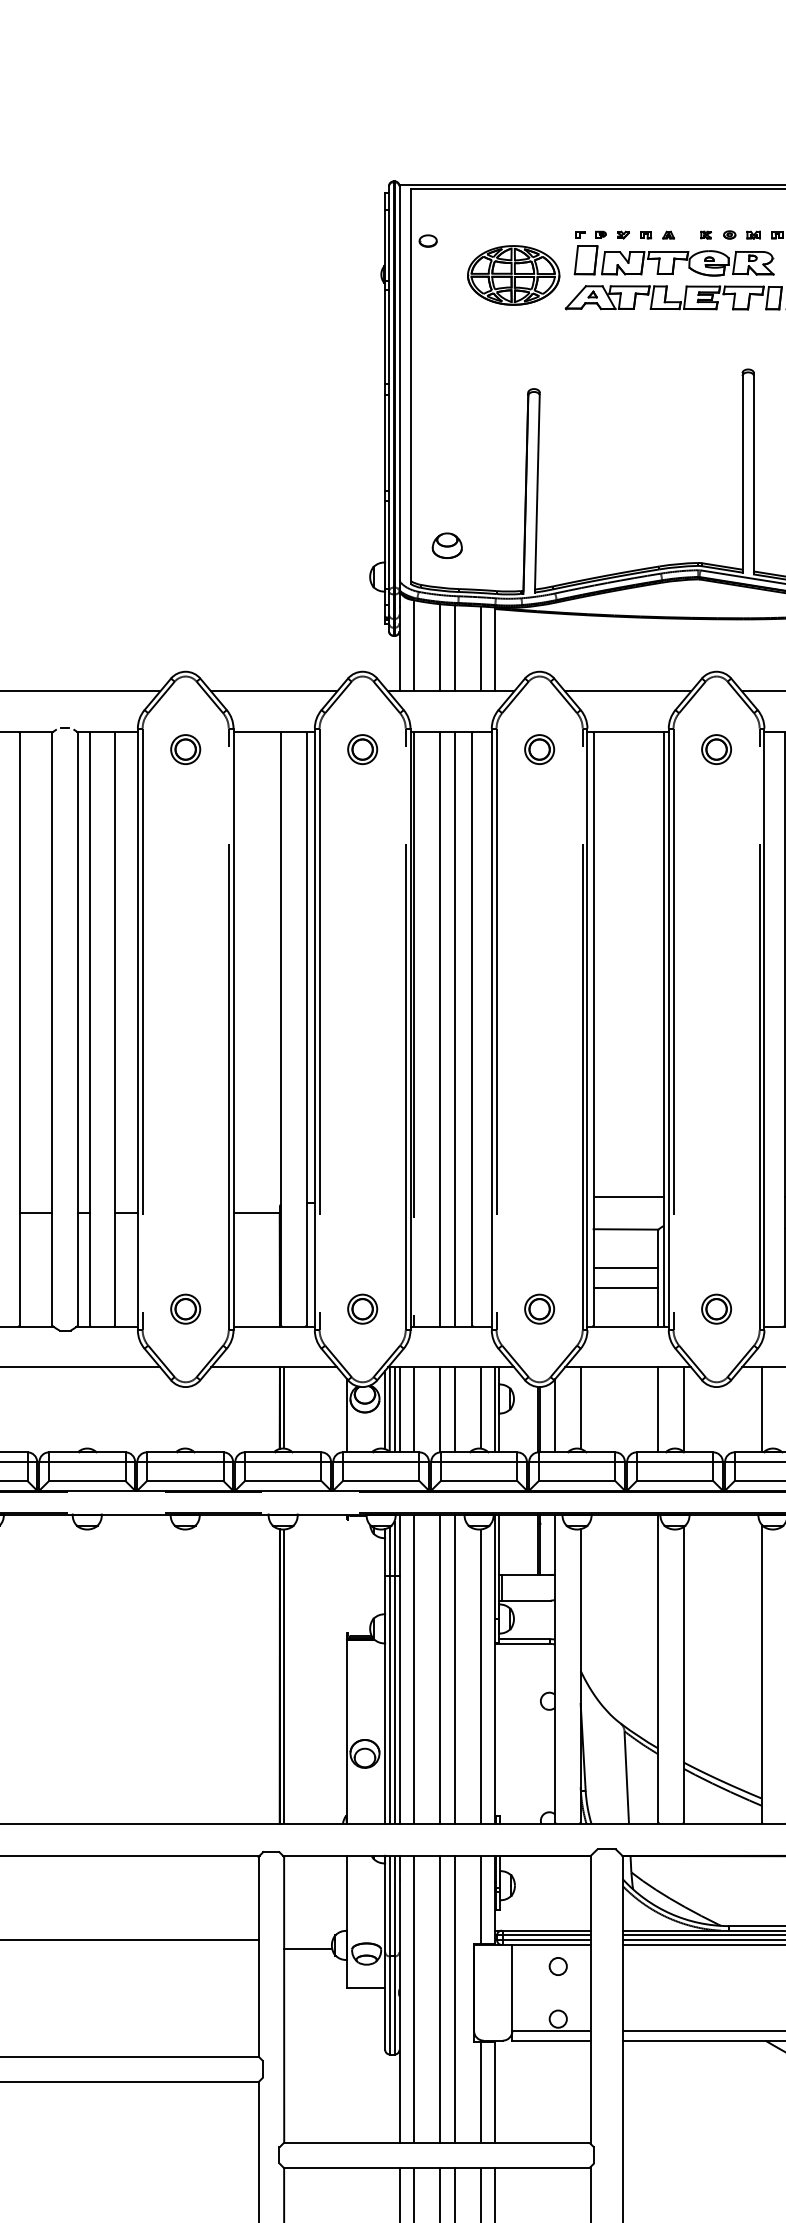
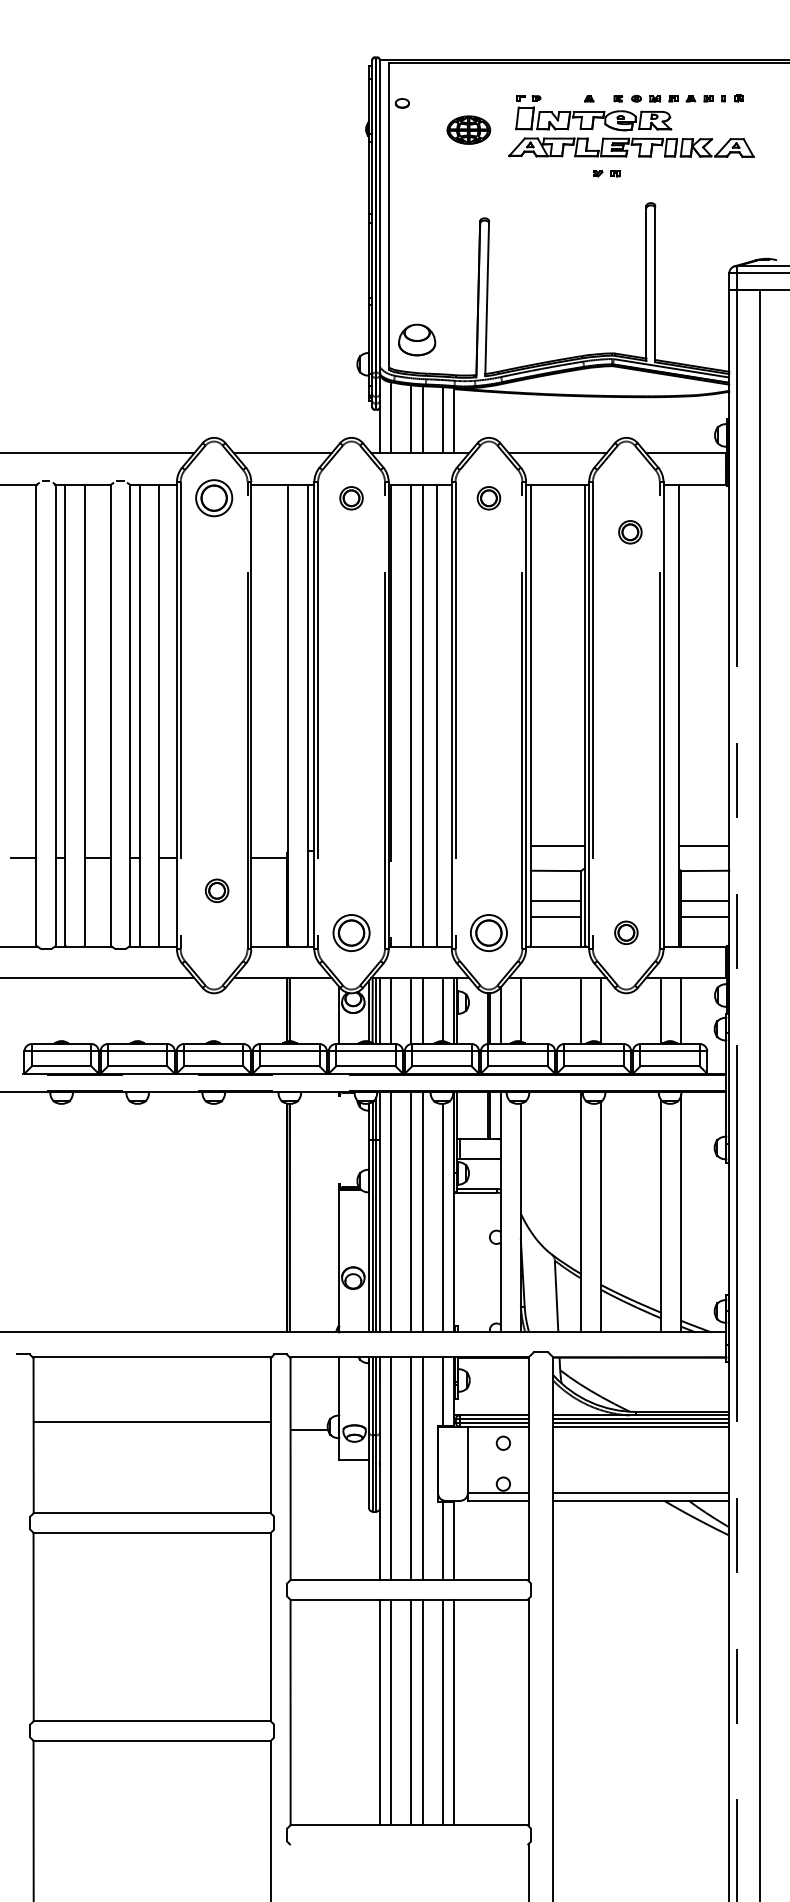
part: (634, 234) -> (606, 173), moved
part: (513, 274) -> (468, 129), size x0.6
part: (447, 545) -> (417, 339), size x1.6
part: (184, 749) -> (213, 498), size x1.6
part: (716, 749) -> (630, 532), moved
part: (186, 1308) -> (217, 890), moved
part: (362, 1308) -> (351, 932), size x1.6
part: (539, 1308) -> (488, 932), size x1.6

